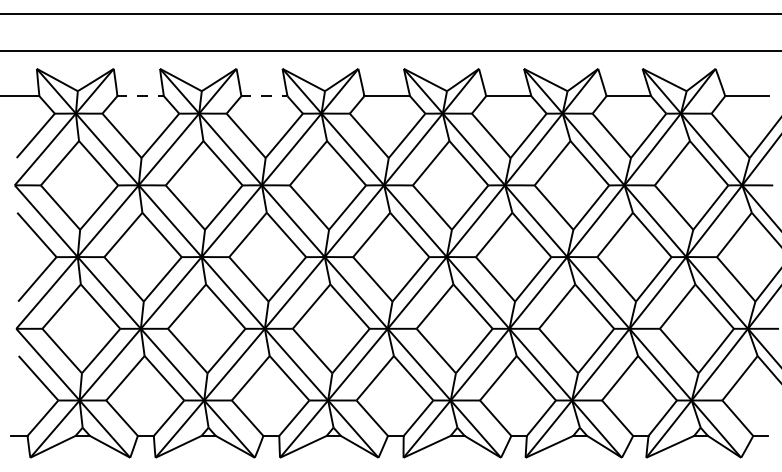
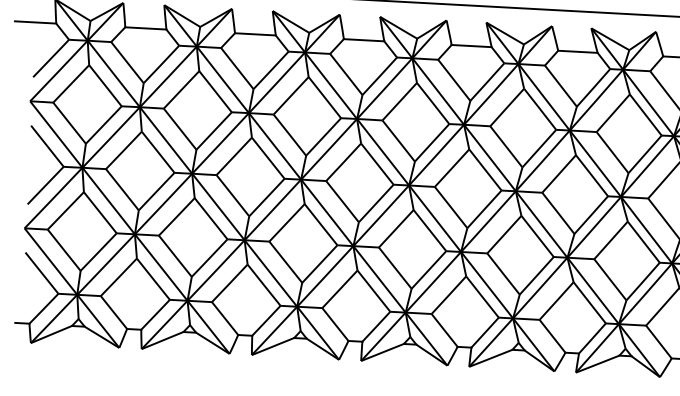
line: (141, 96) -> (146, 28), dashed -> solid
line: (264, 96) -> (255, 34), dashed -> solid

